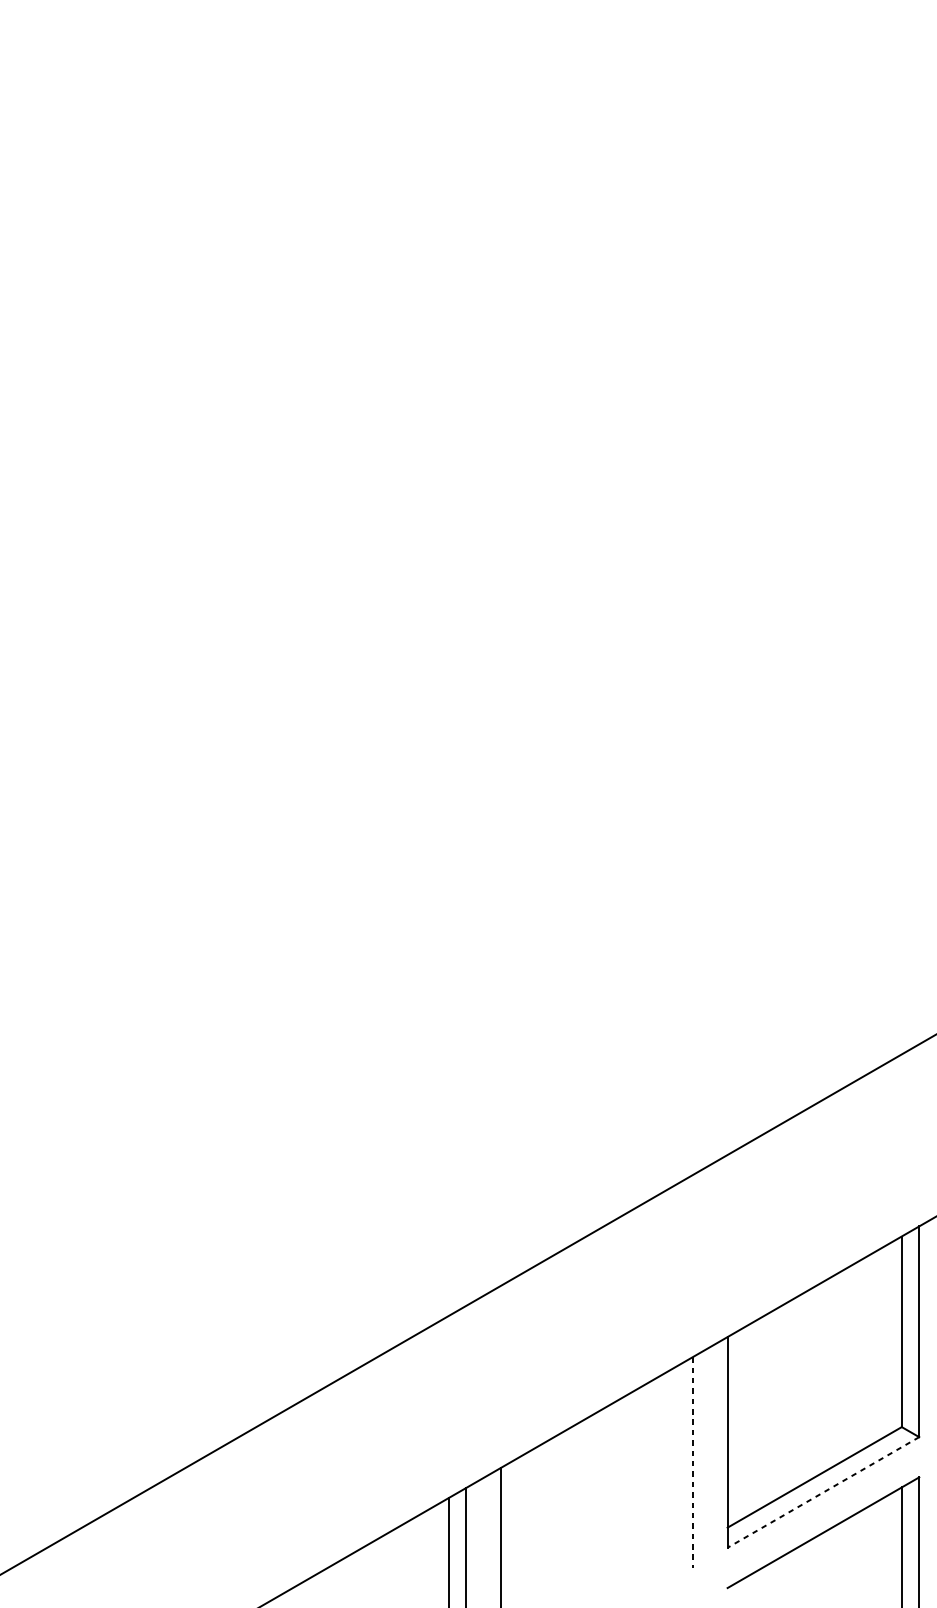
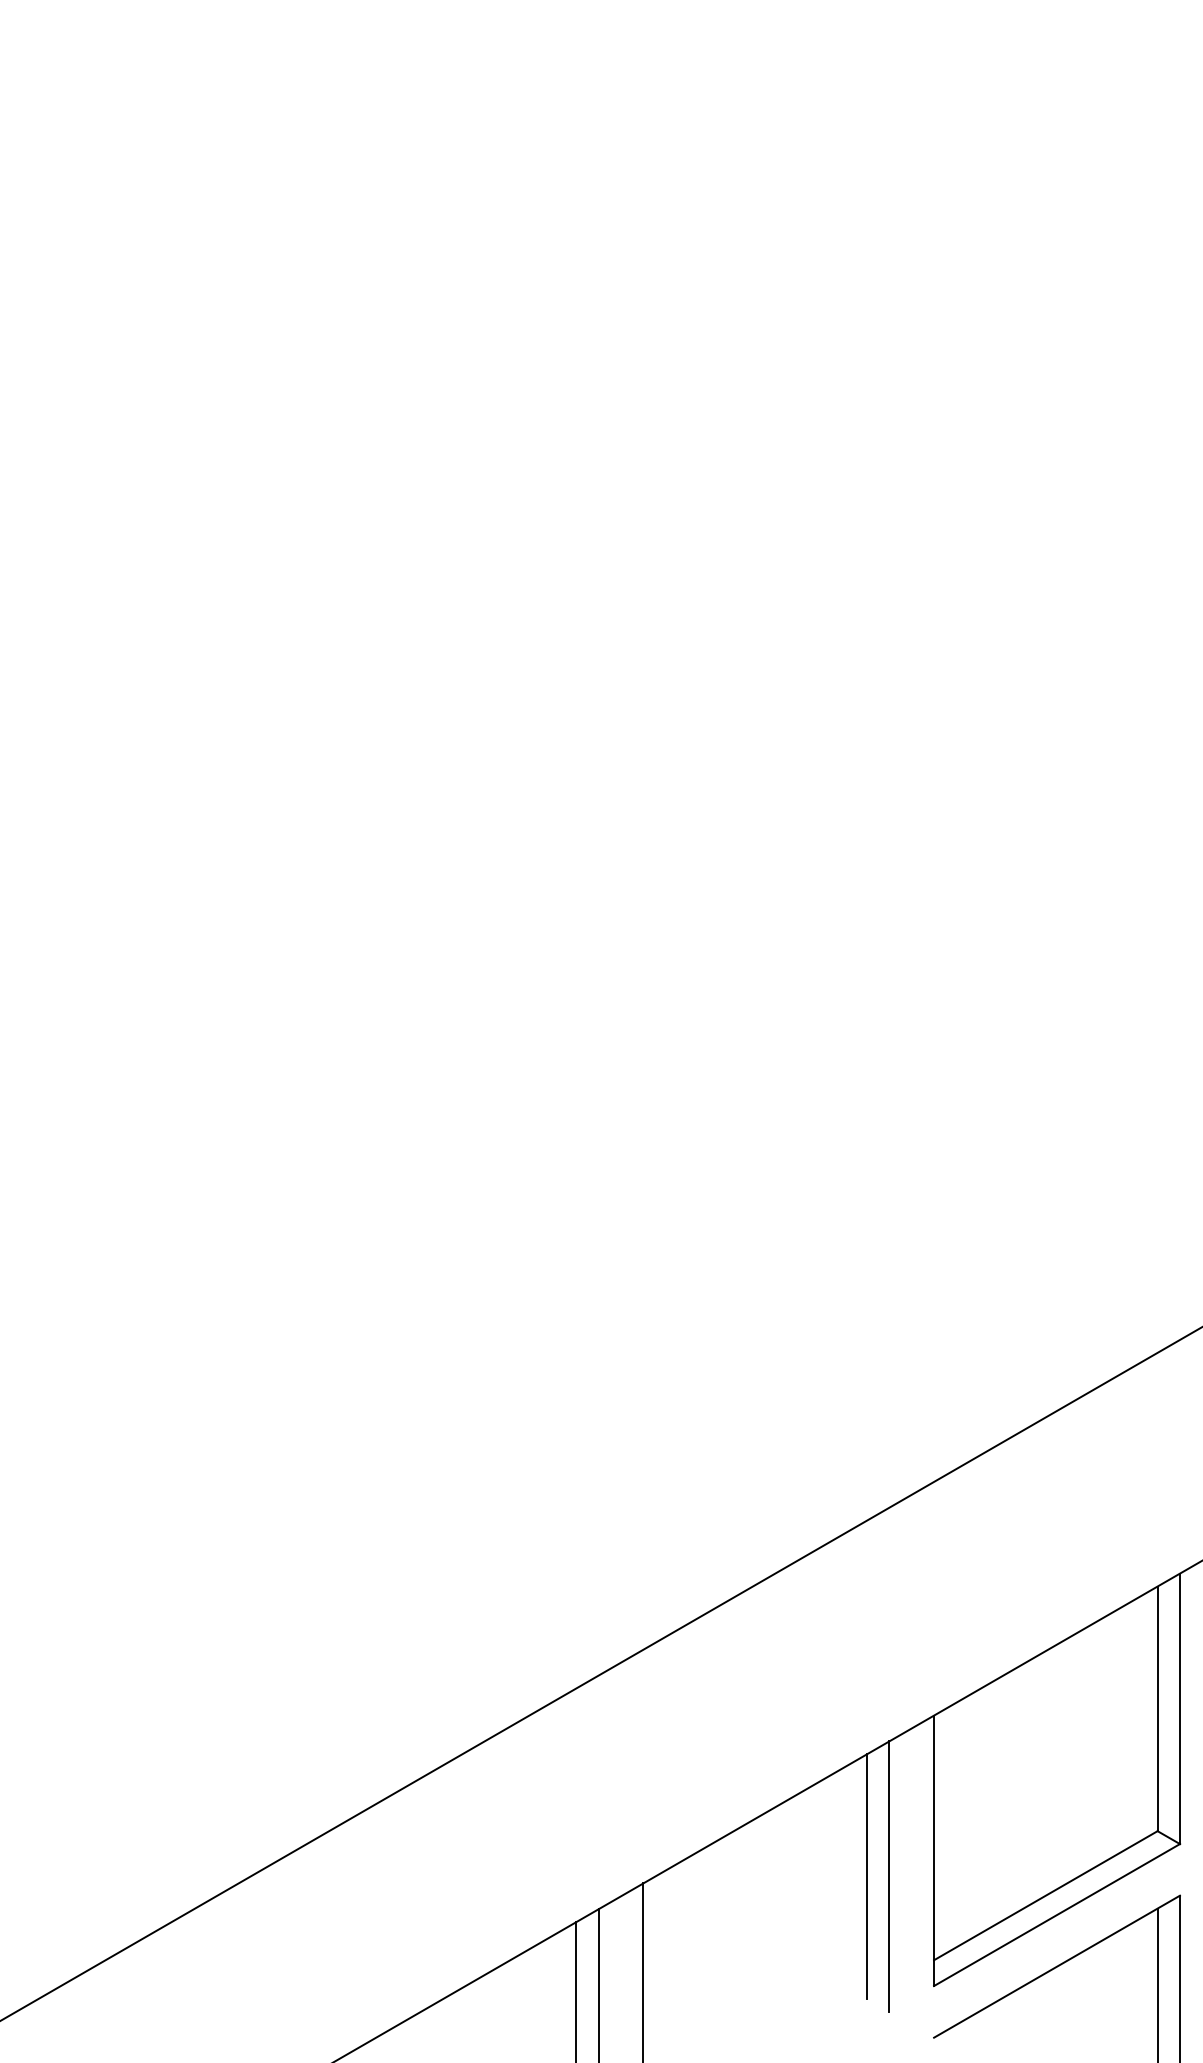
line: (674, 1462) -> (866, 1876), added
line: (692, 1463) -> (889, 1877), dashed -> solid
line: (823, 1492) -> (1057, 1915), dashed -> solid

